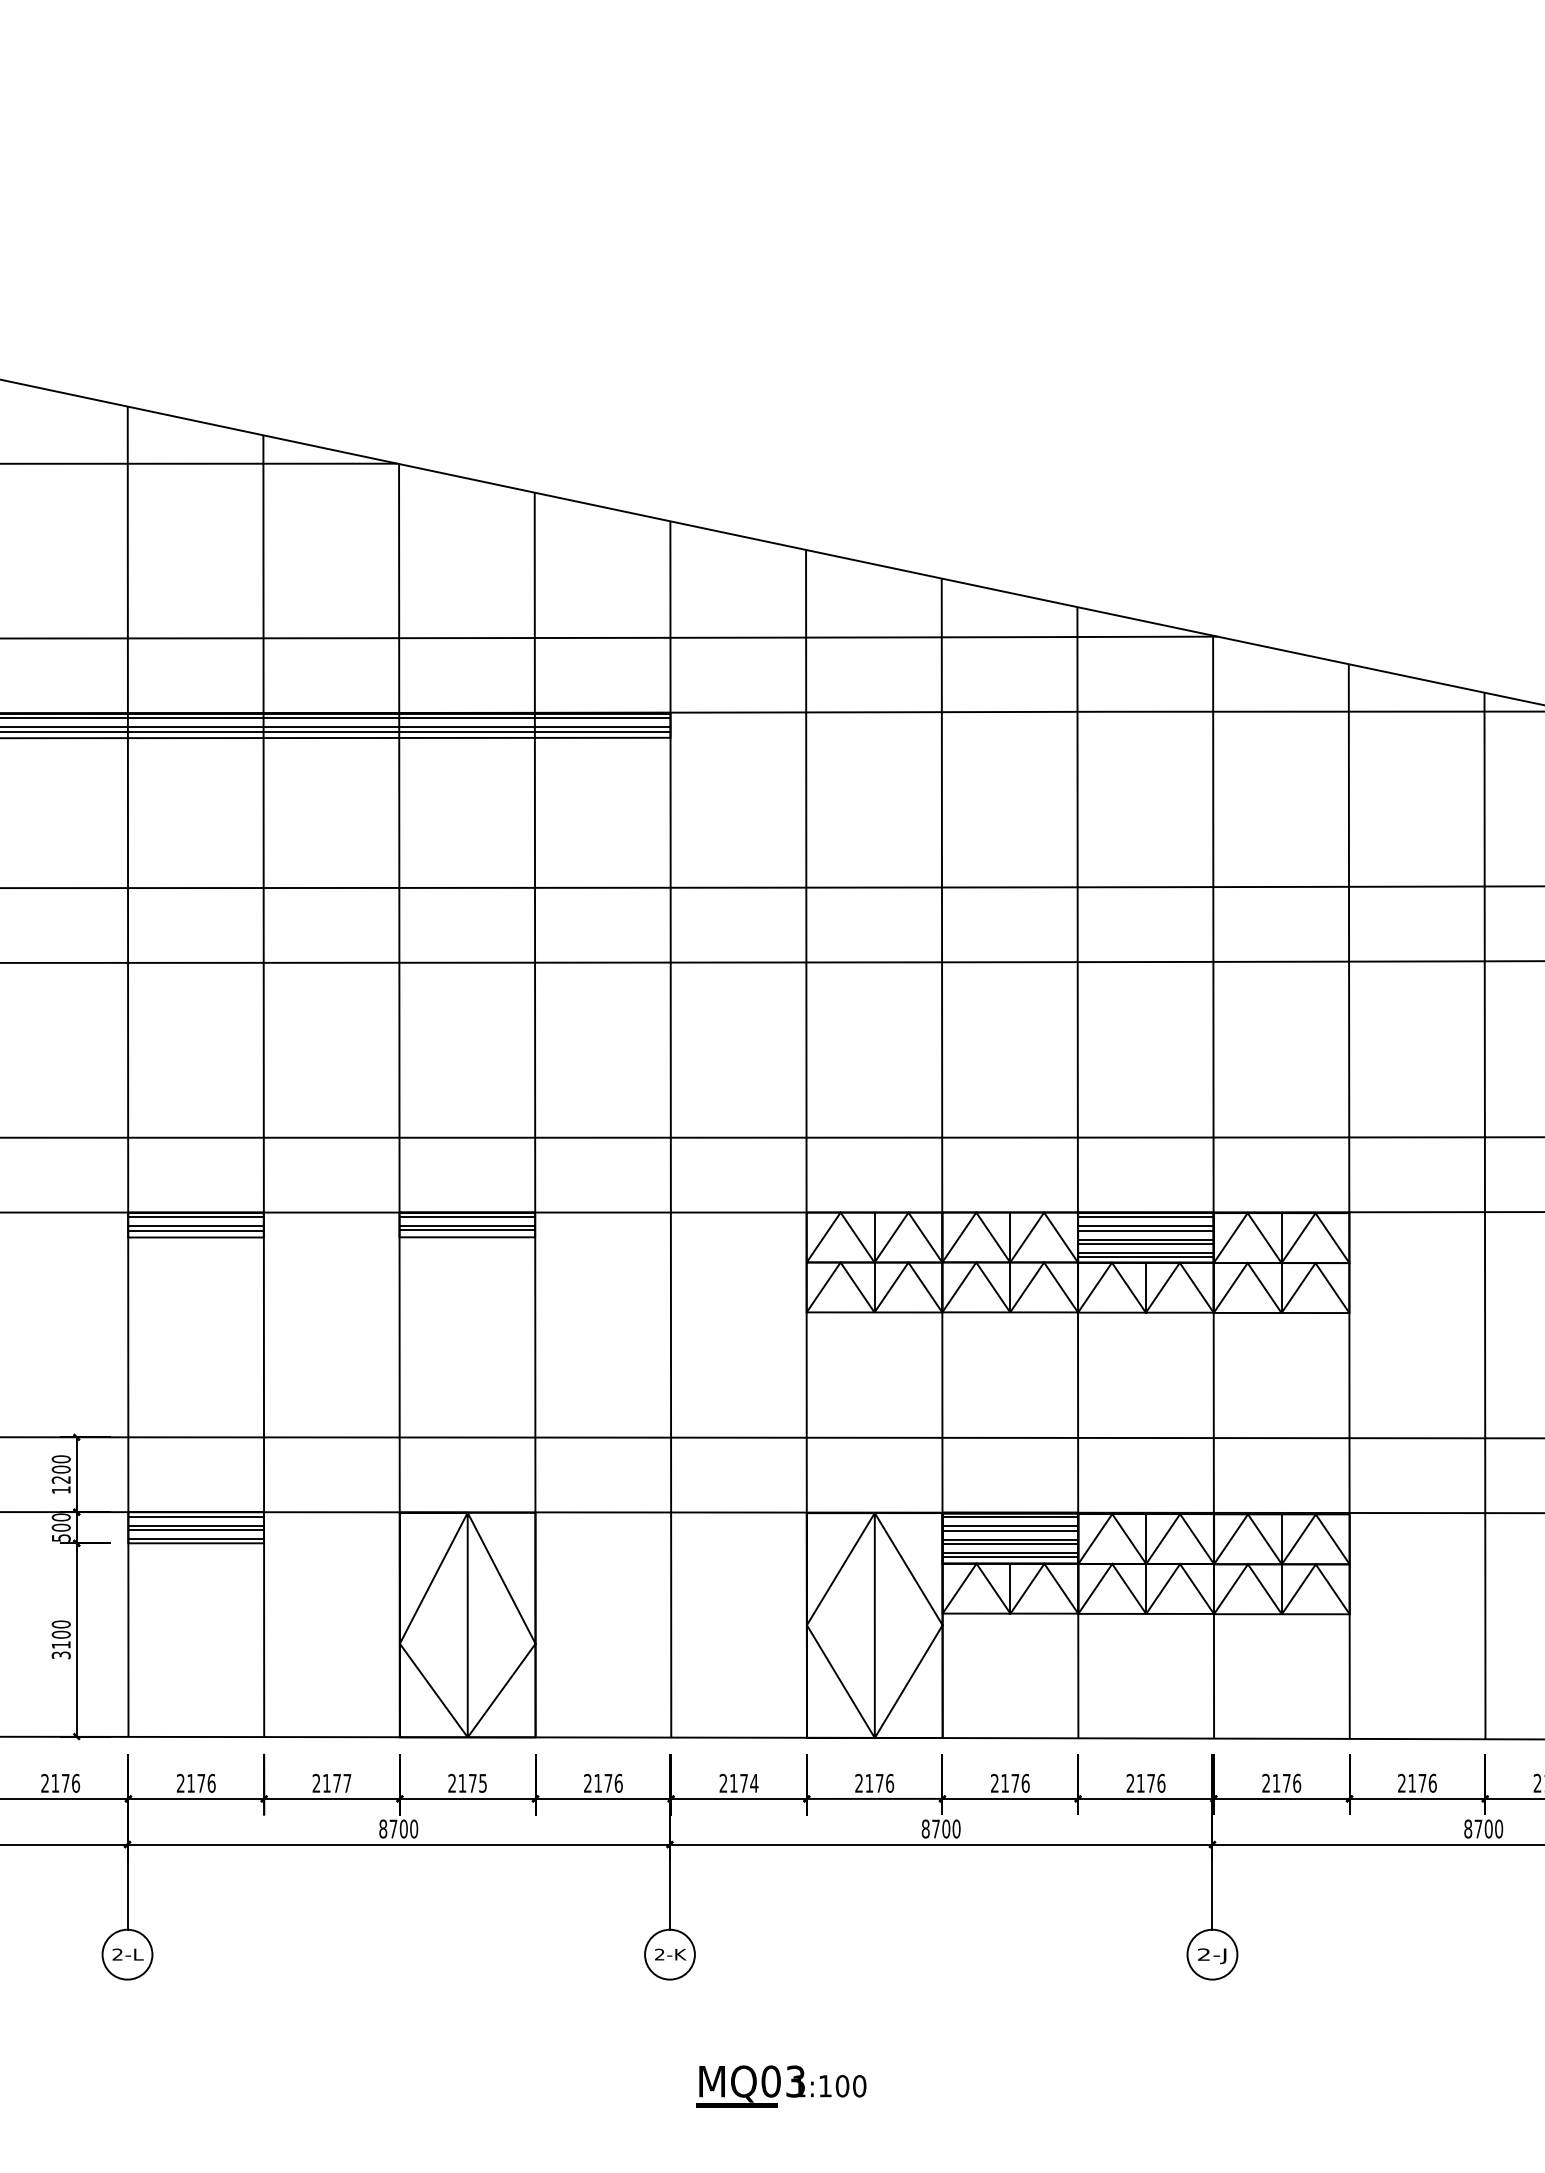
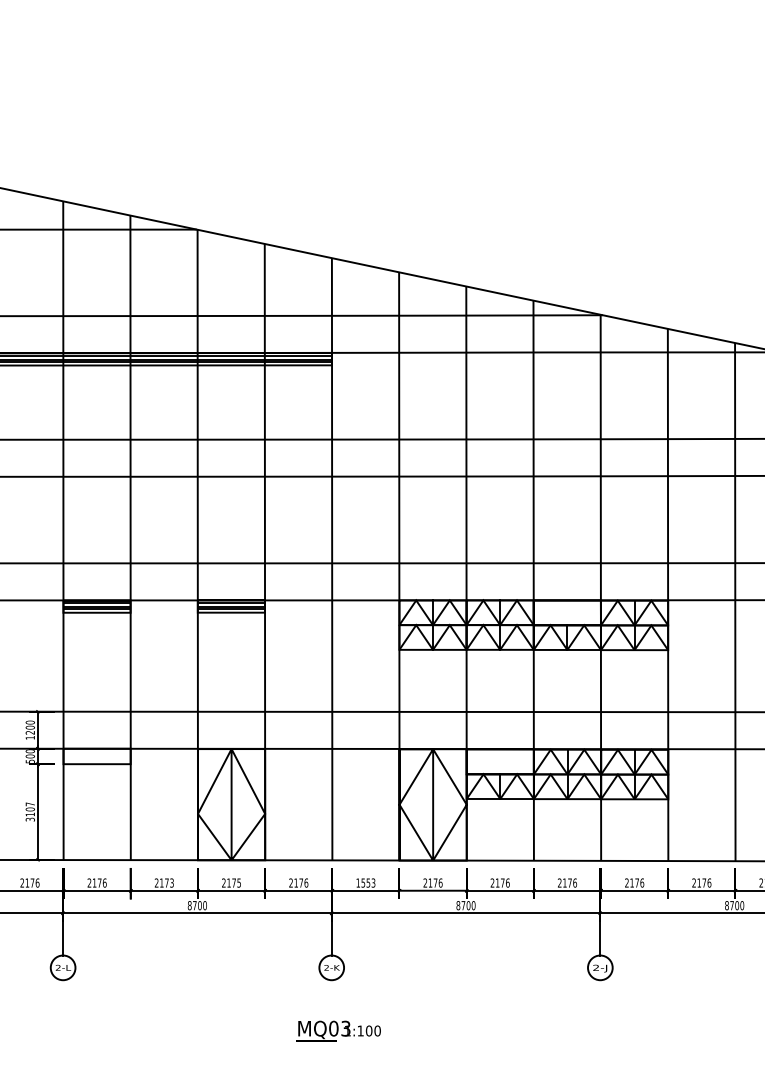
hatch: (1144, 1234) -> (566, 611), removed
hatch: (194, 1525) -> (96, 755), removed
hatch: (1008, 1535) -> (499, 760), removed
text: (59, 1624) -> (29, 804), 3100 -> 3107
text: (346, 1782) -> (171, 882), 2177 -> 2173
text: (738, 1782) -> (365, 882), 2174 -> 1553
text: (780, 2085) -> (338, 1030), moved

